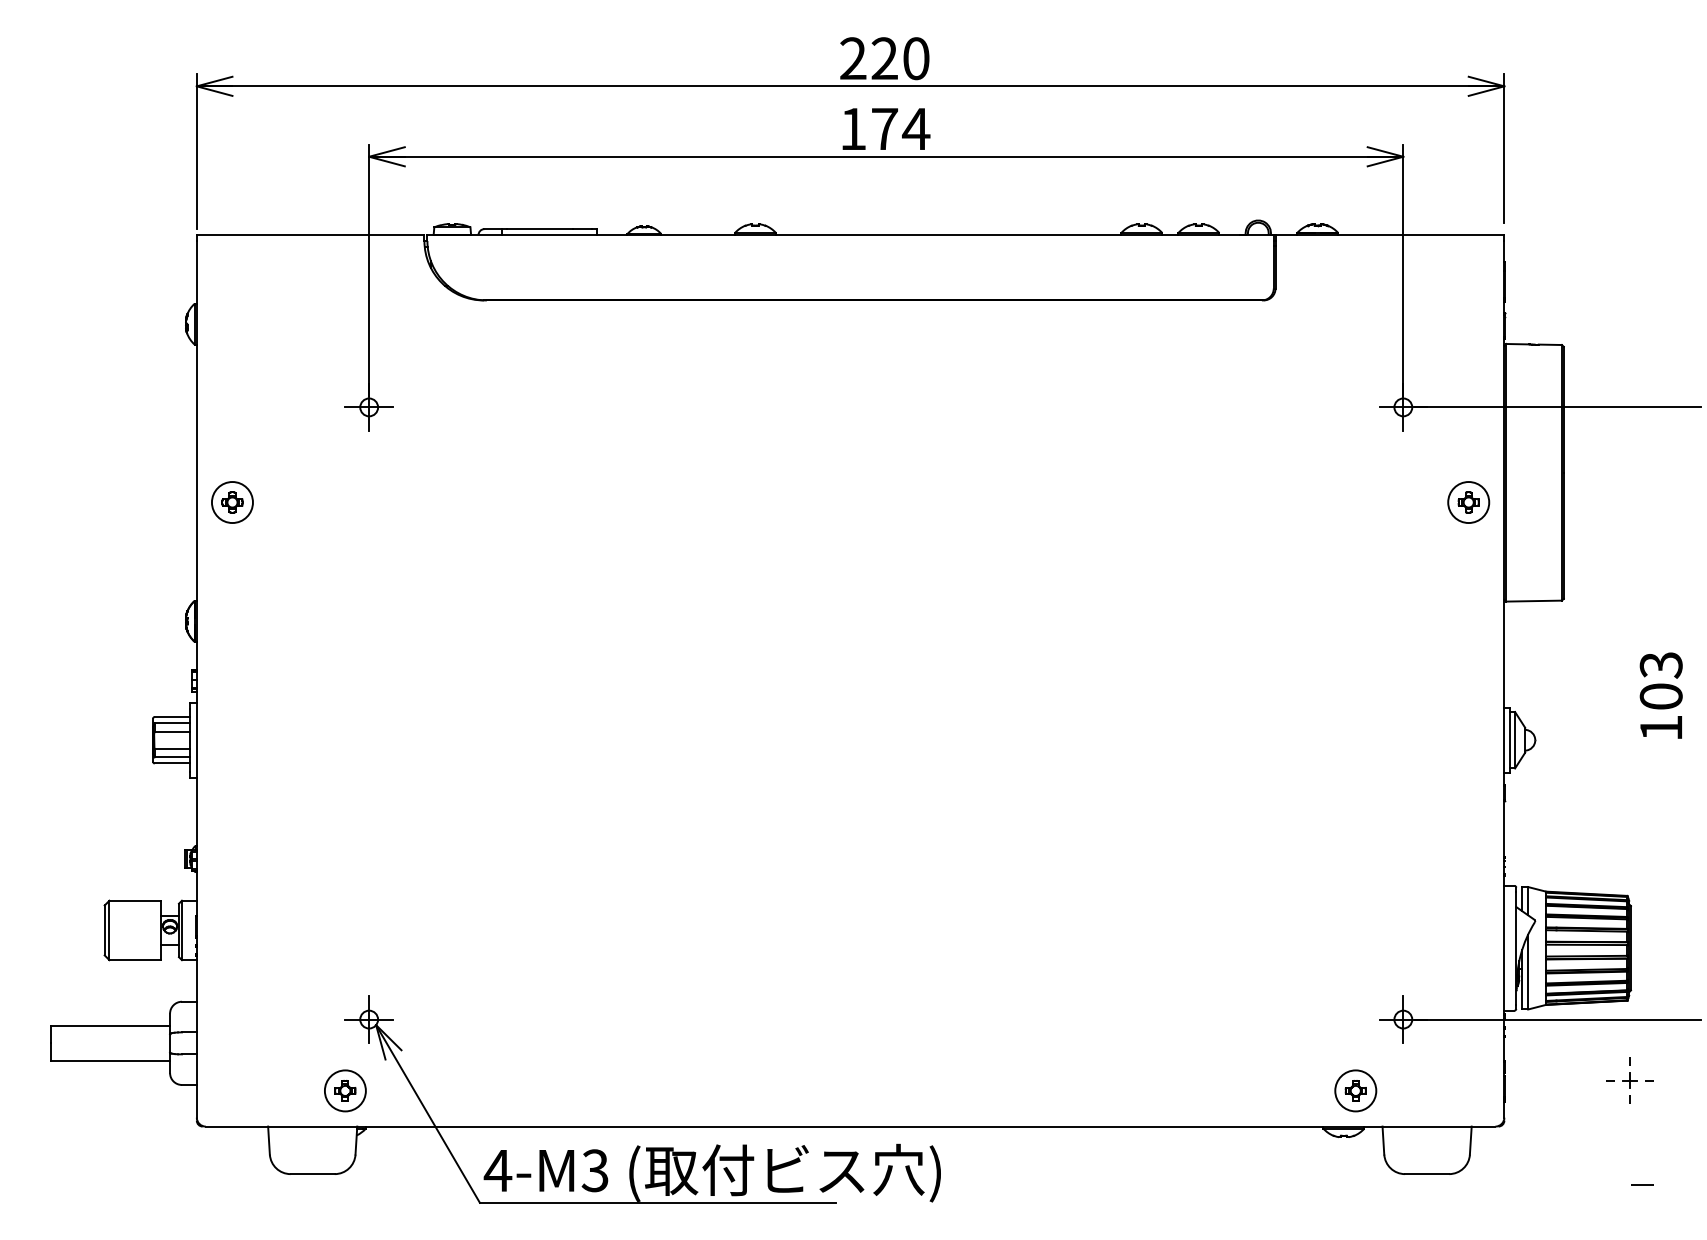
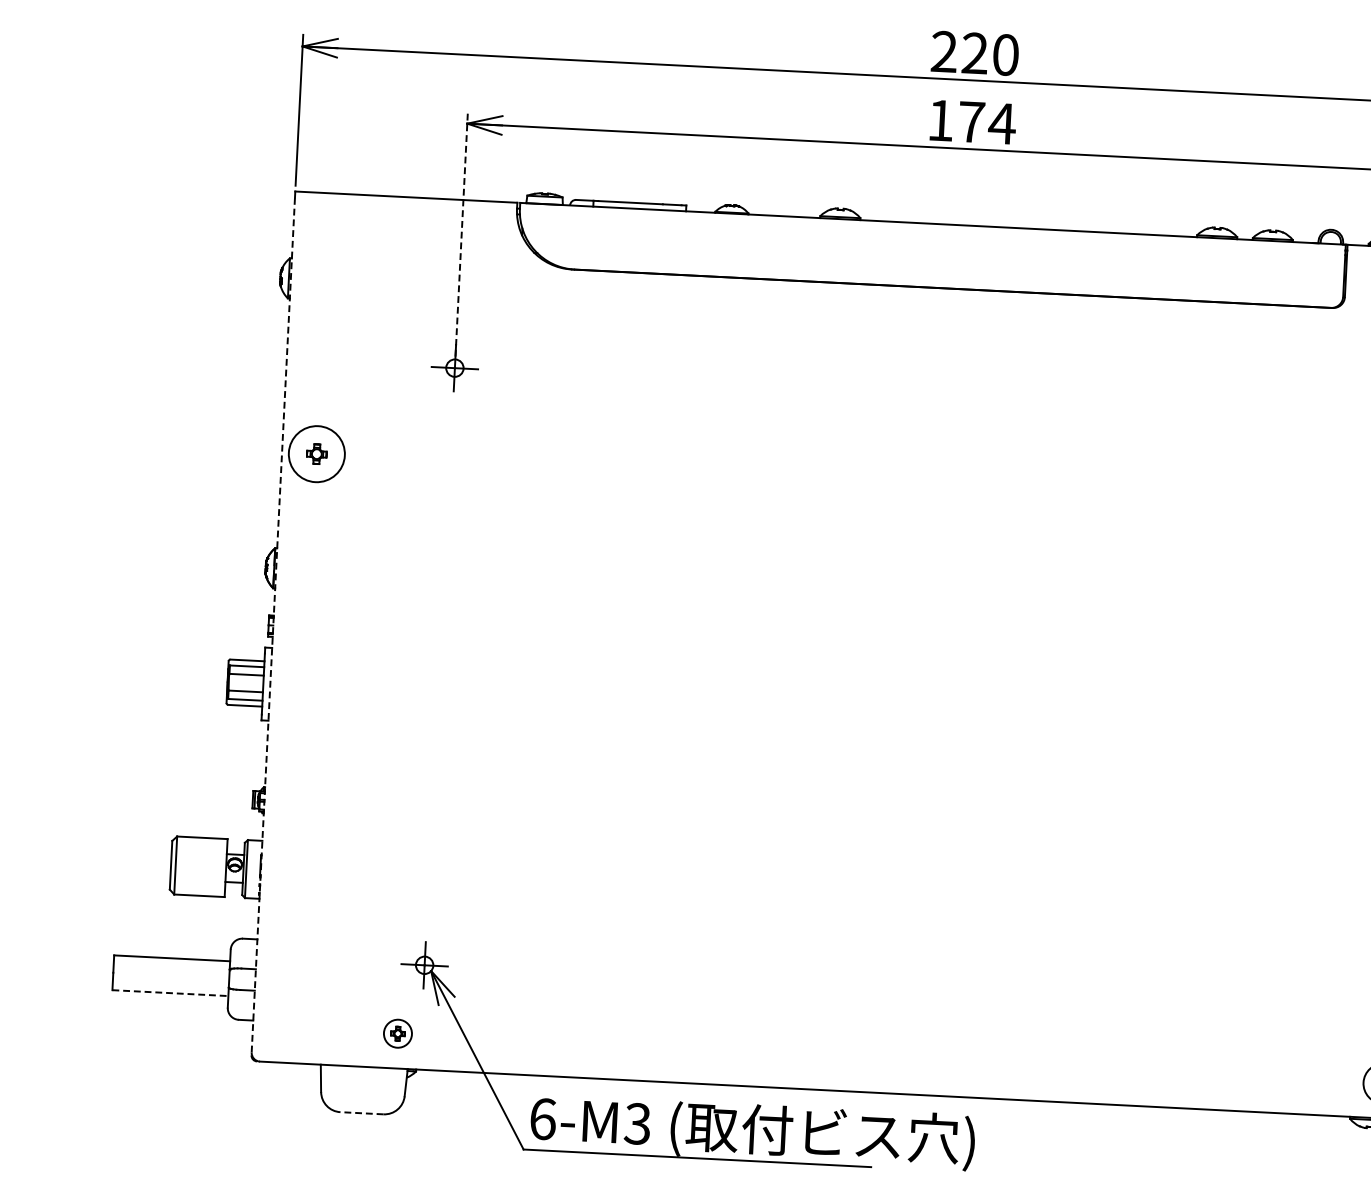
line: (369, 269) -> (462, 233), solid -> dashed
circle: (231, 502) -> (315, 454), size x1.4
line: (196, 678) -> (273, 624), solid -> dashed
line: (111, 1061) -> (171, 993), solid -> dashed
part: (345, 1090) -> (398, 1033), size x0.7
text: (497, 1170) -> (542, 1118), 4-M3 -> 6-M3
line: (312, 1174) -> (361, 1113), solid -> dashed

